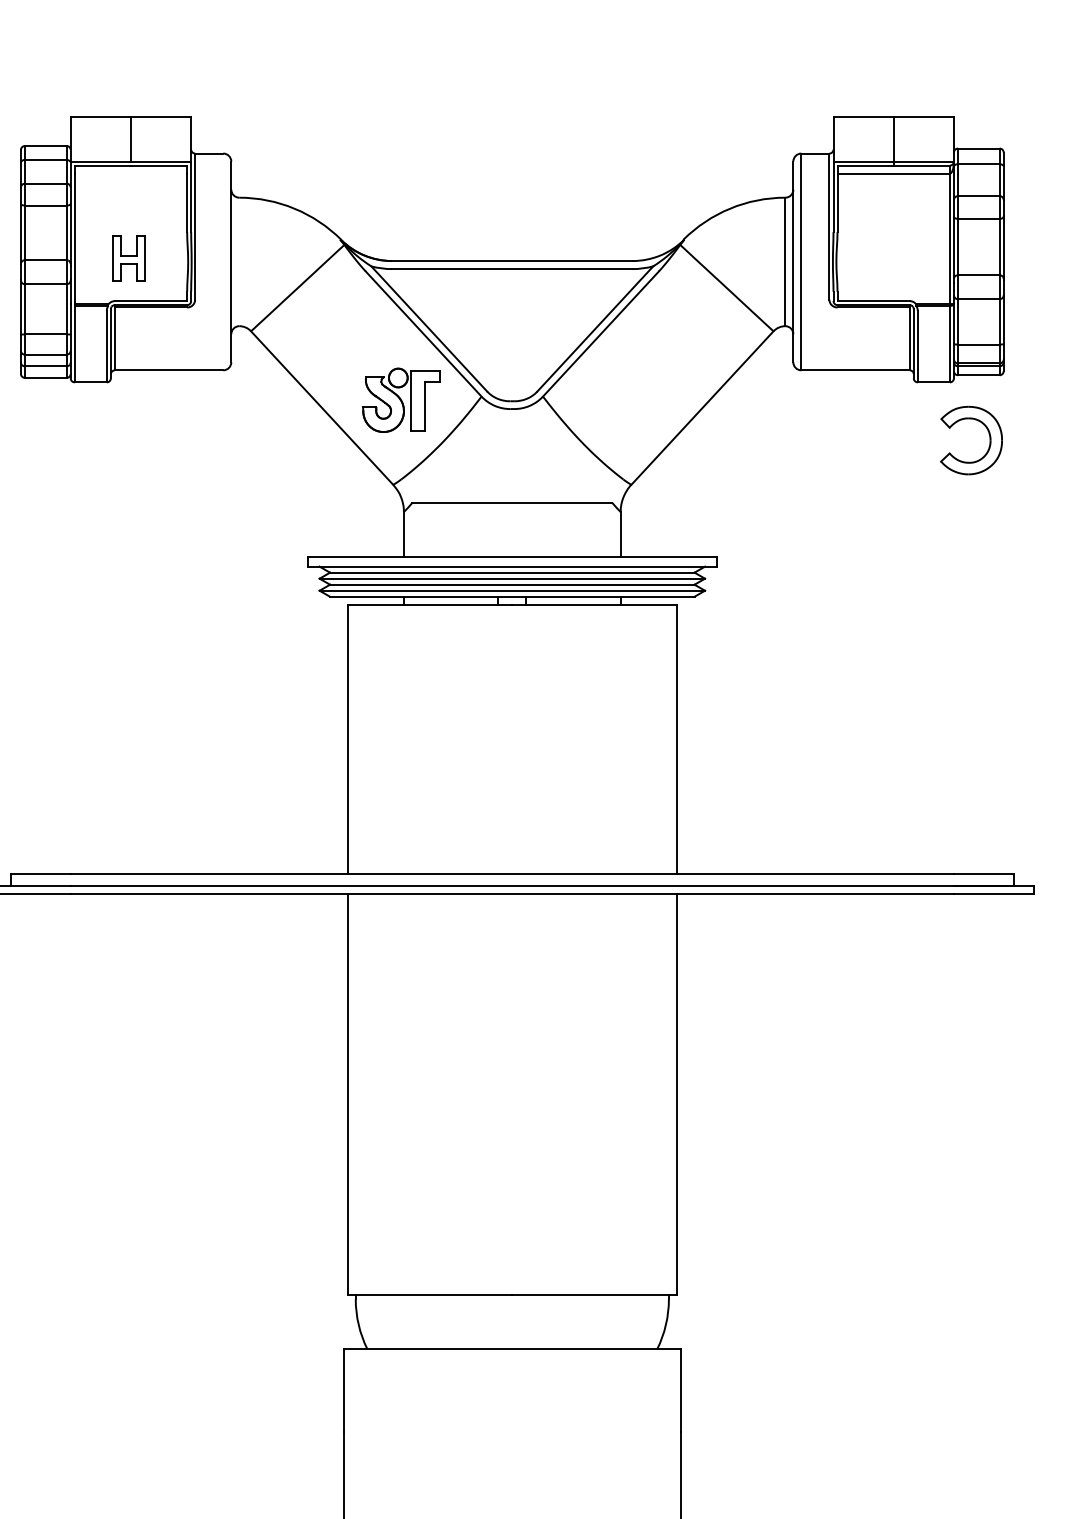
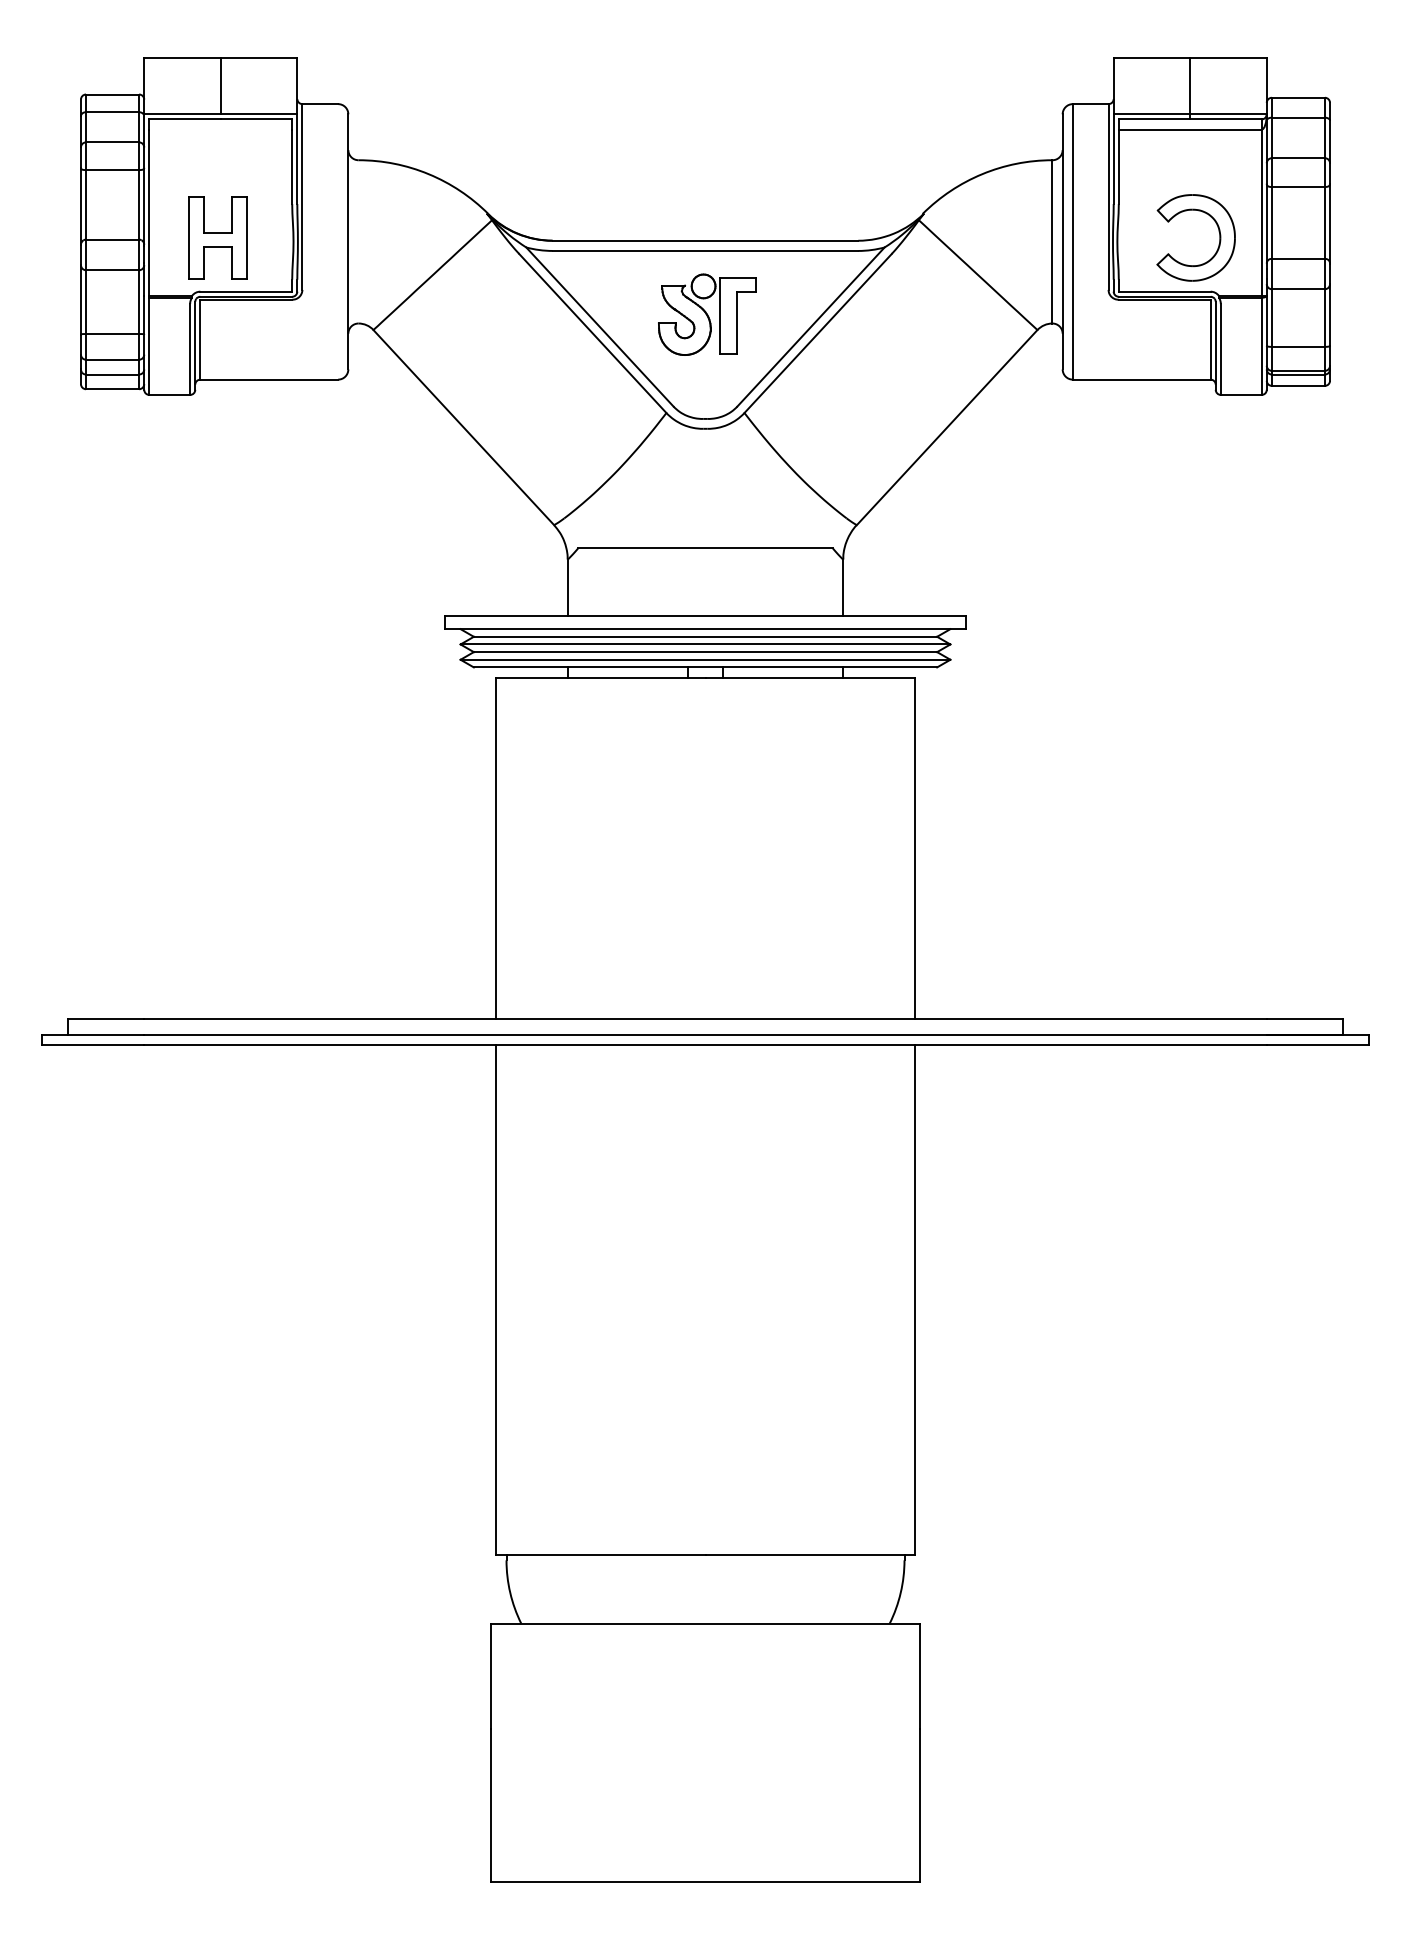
part: (128, 258) -> (217, 237), size x1.43
part: (401, 400) -> (707, 314), moved
part: (989, 435) -> (1218, 231), moved

